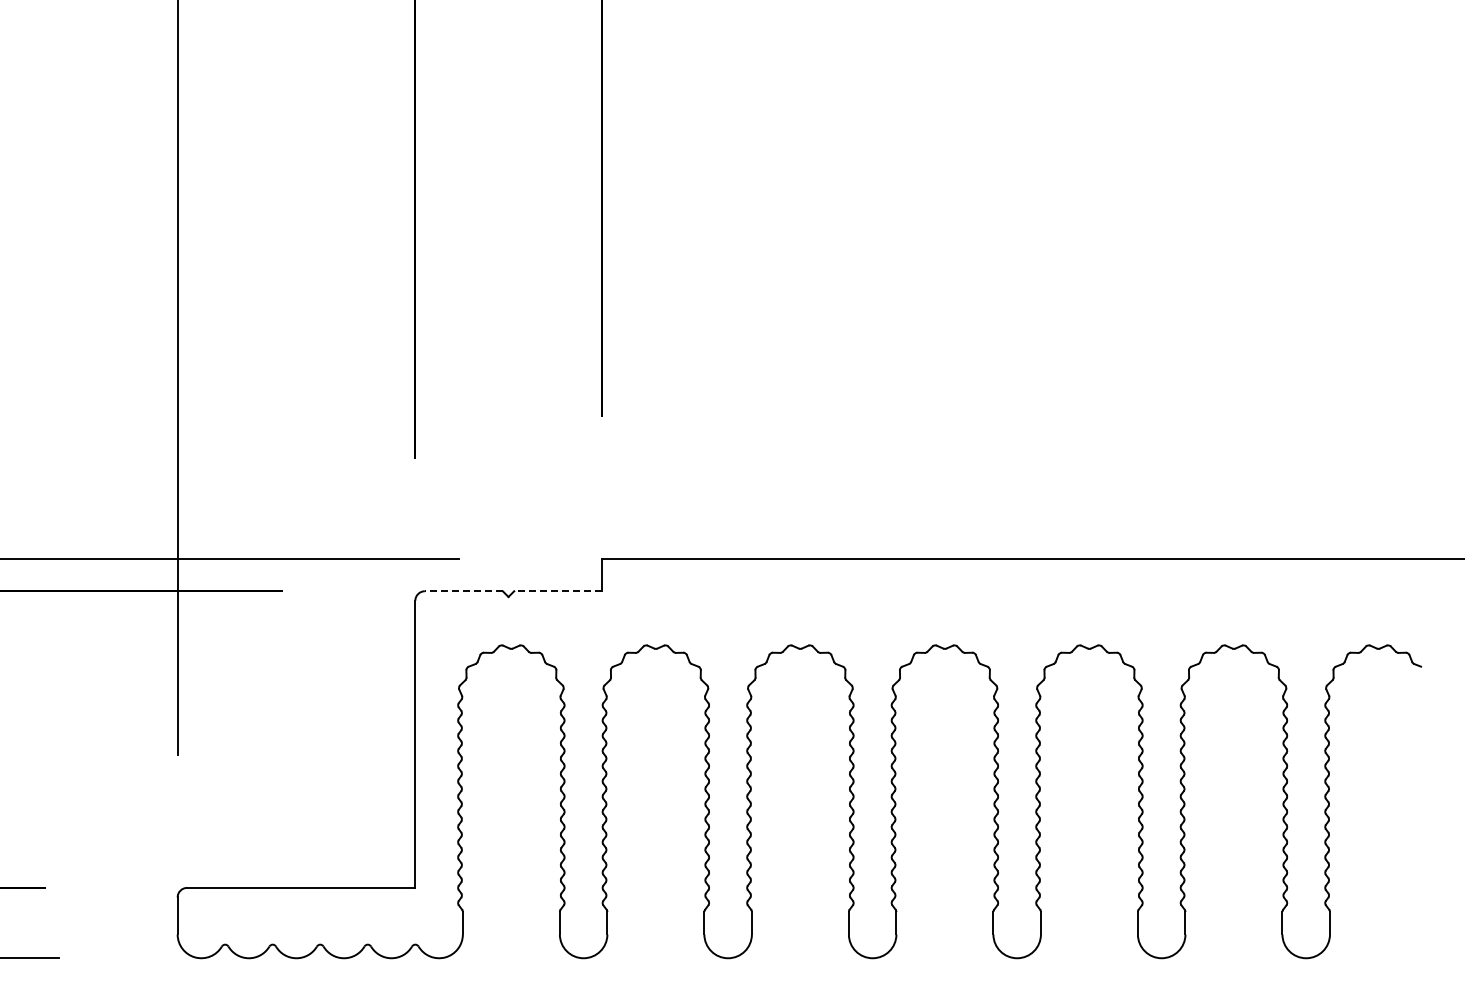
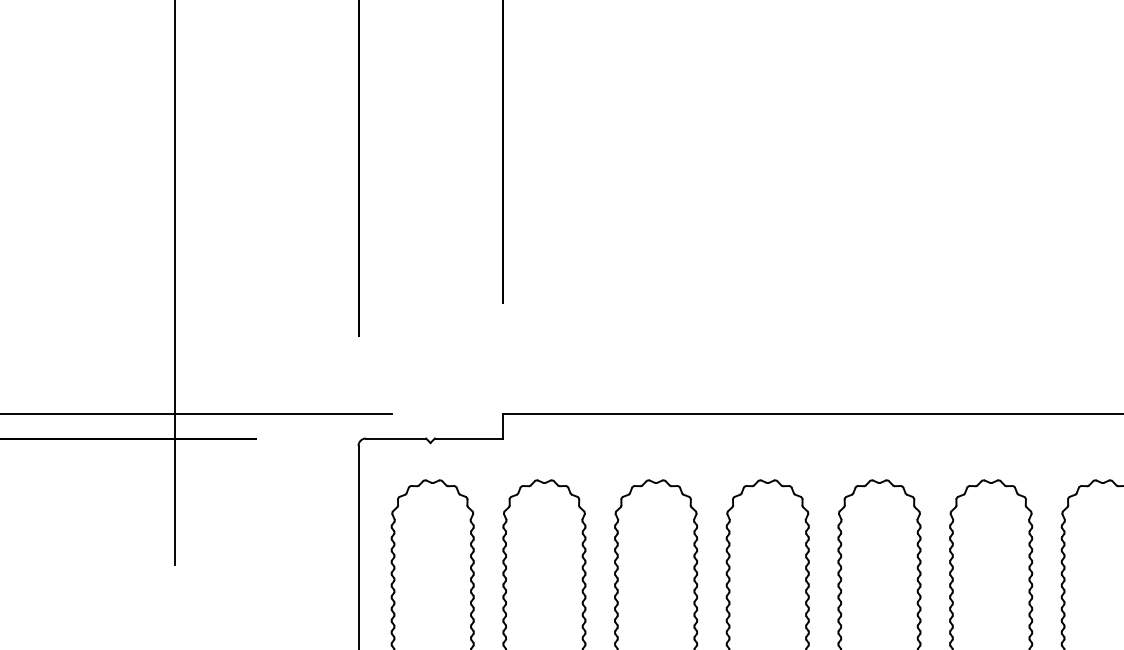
line: (463, 591) -> (395, 438), dashed -> solid
line: (557, 591) -> (468, 438), dashed -> solid

